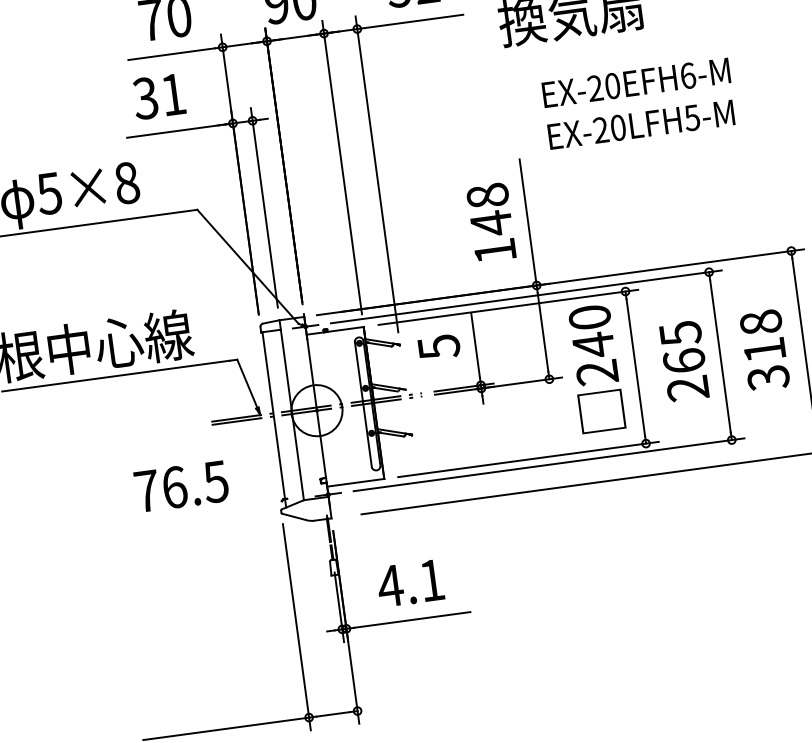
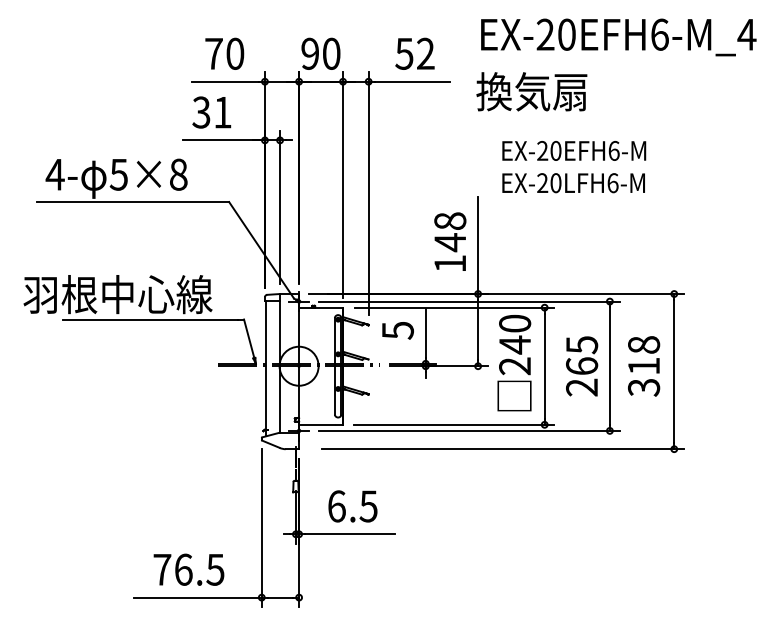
text: (691, 118) -> (612, 183), EX-20LFH5-M -> EX-20LFH6-M
text: (180, 486) -> (188, 569), moved
text: (410, 583) -> (352, 506), 4.1 -> 6.5

